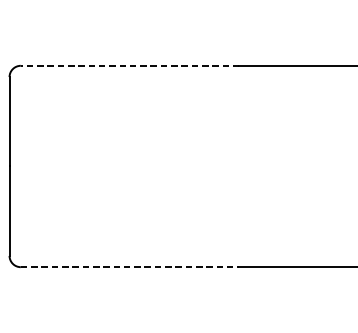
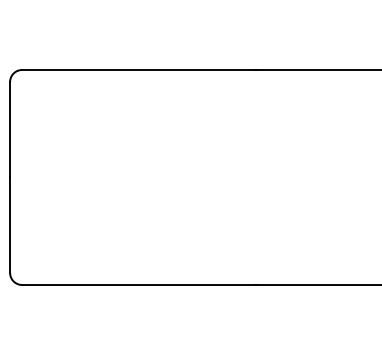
line: (129, 66) -> (138, 70), dashed -> solid
line: (129, 266) -> (138, 284), dashed -> solid

